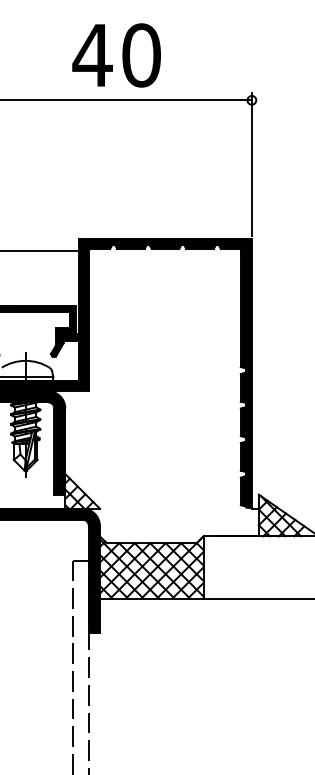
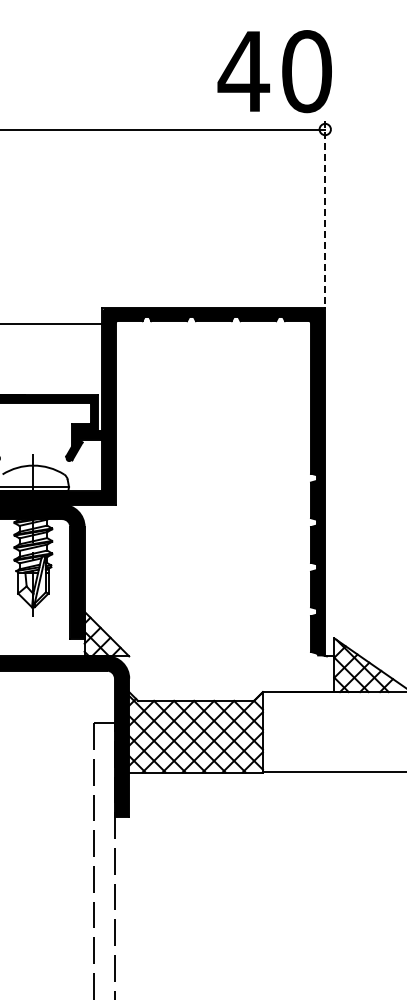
text: (116, 55) -> (274, 71), moved
line: (252, 164) -> (325, 212), solid -> dashed

